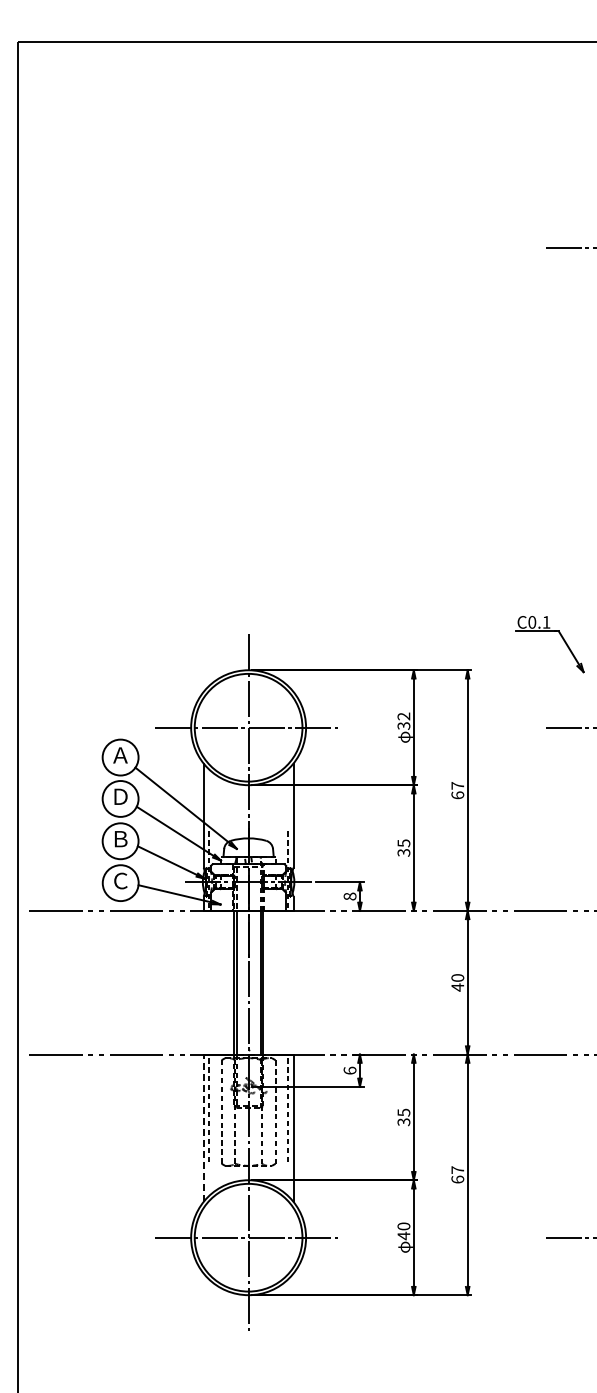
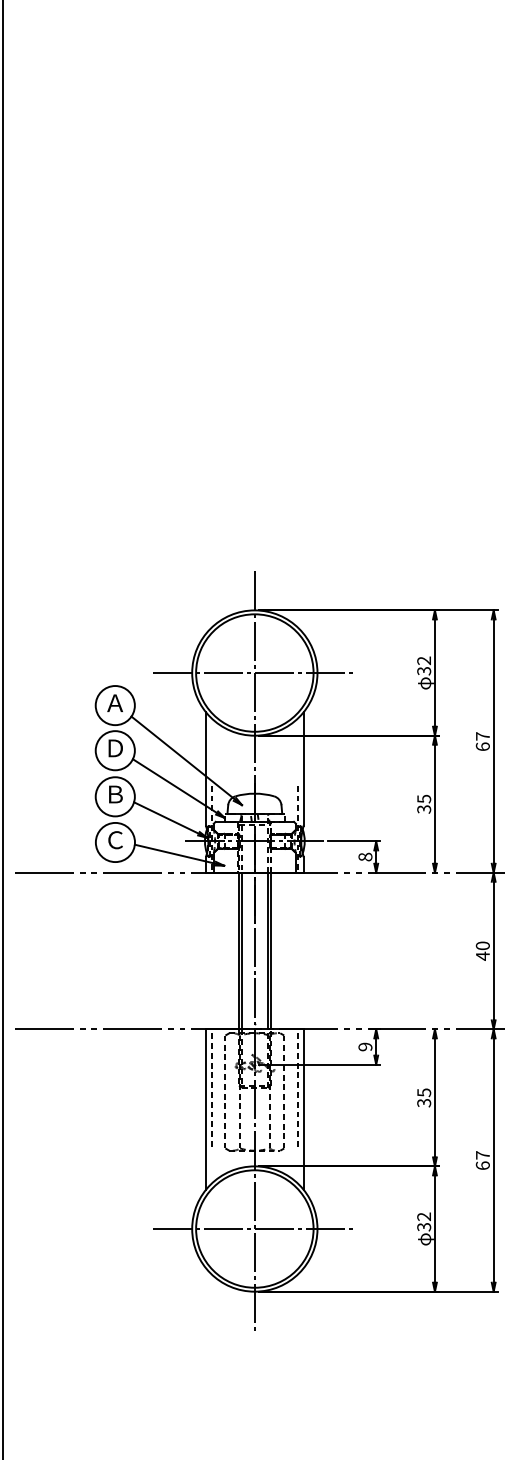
text: (349, 1070) -> (364, 1046), 6 -> 9
line: (203, 1128) -> (205, 1109), dashed -> solid
text: (403, 1231) -> (423, 1222), 40 -> 32

